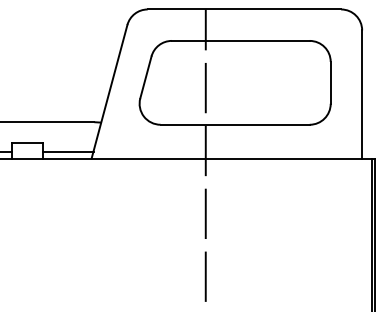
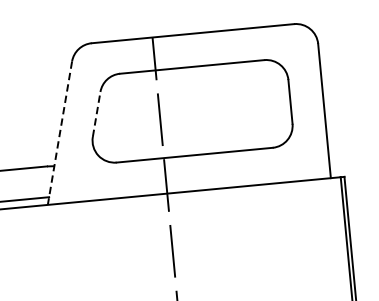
line: (145, 77) -> (96, 114), solid -> dashed
line: (109, 92) -> (60, 133), solid -> dashed

